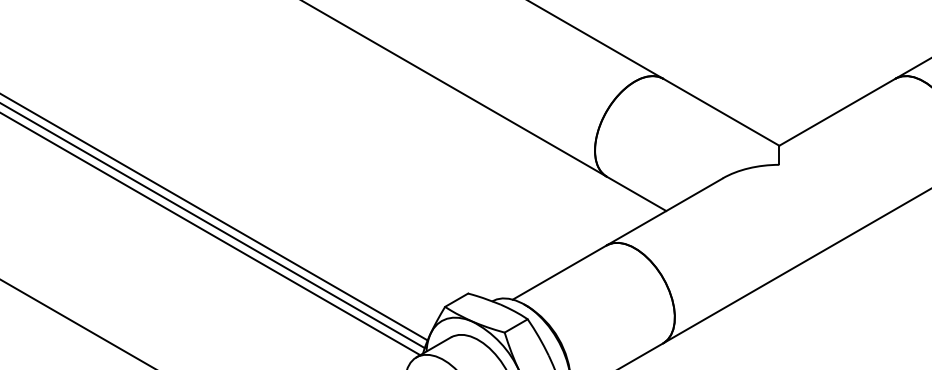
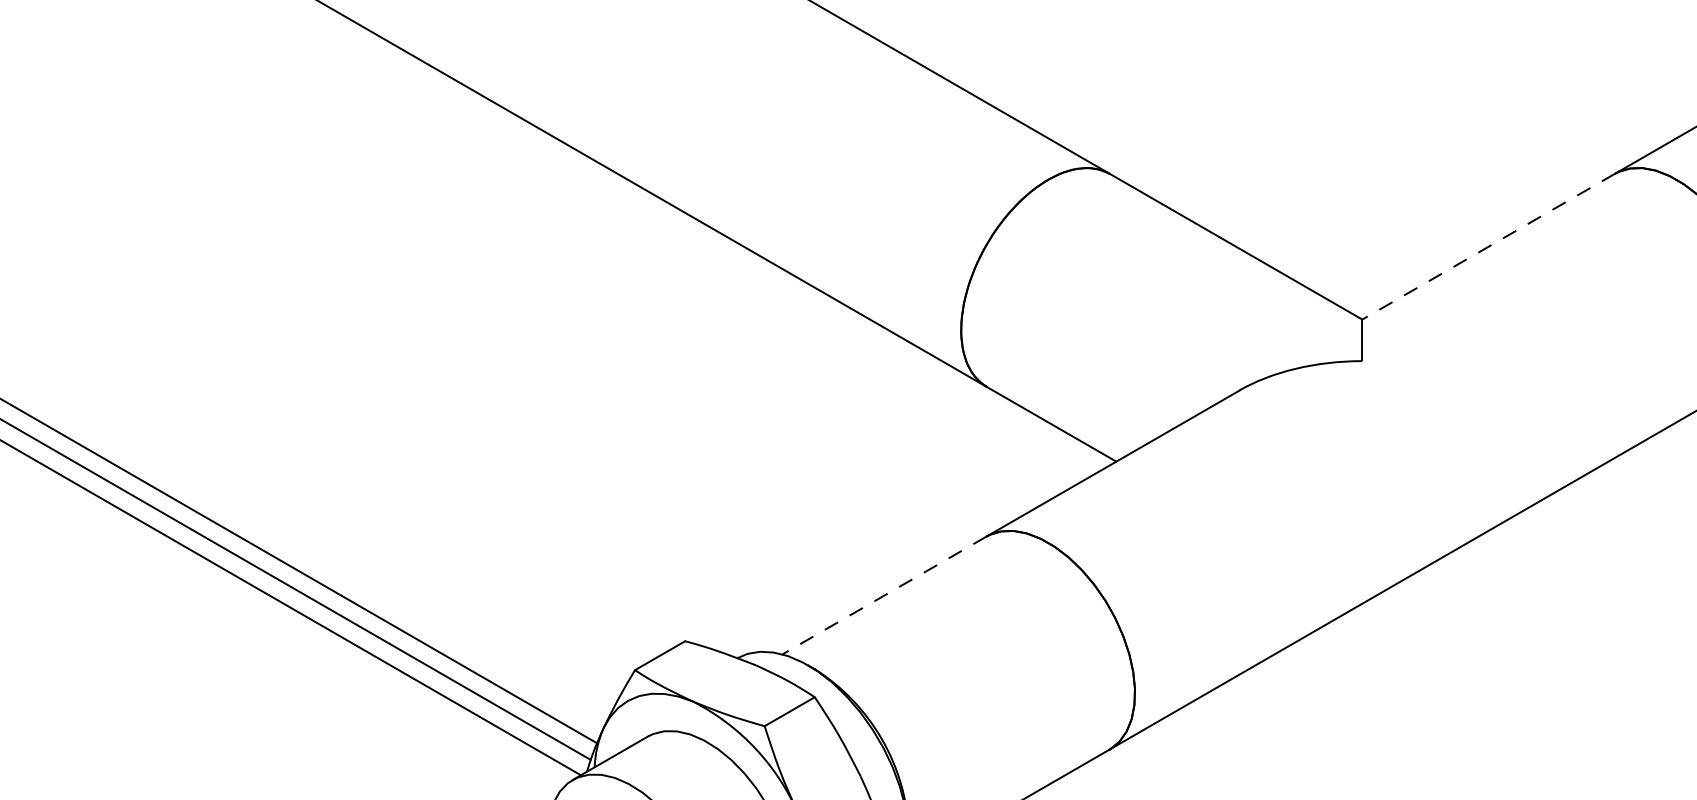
line: (837, 112) -> (1488, 247), solid -> dashed
line: (559, 272) -> (883, 595), solid -> dashed

